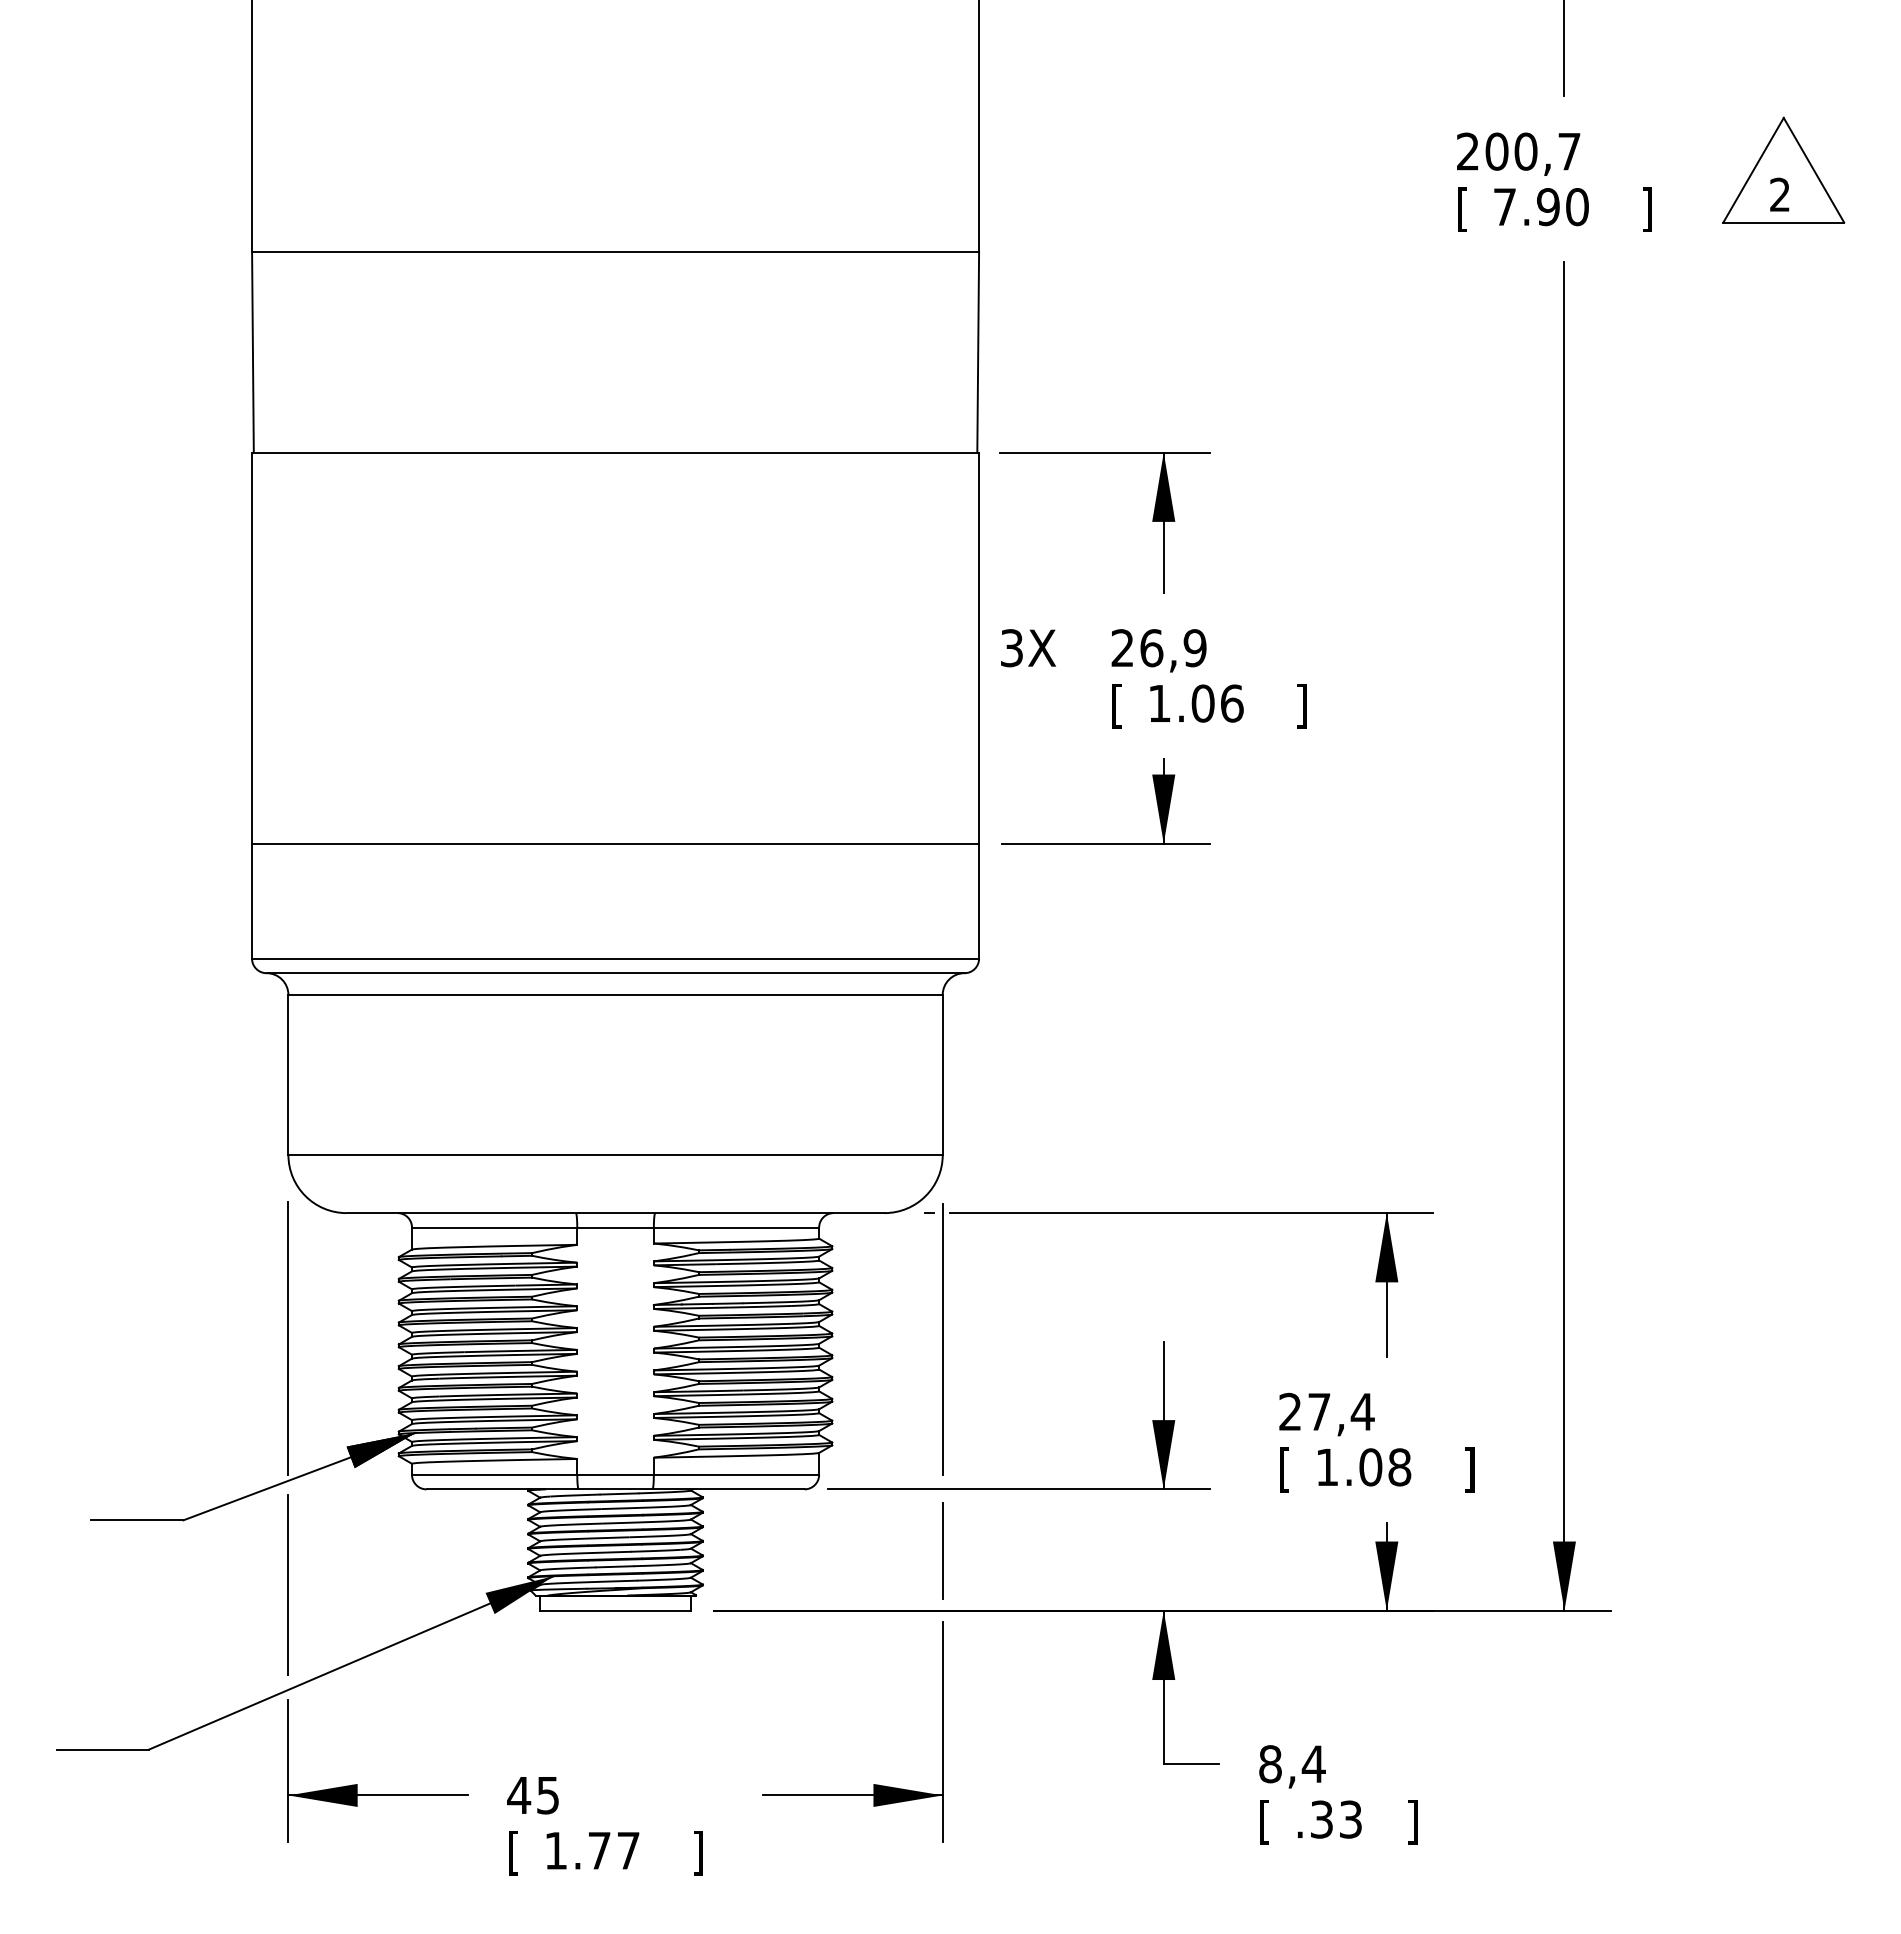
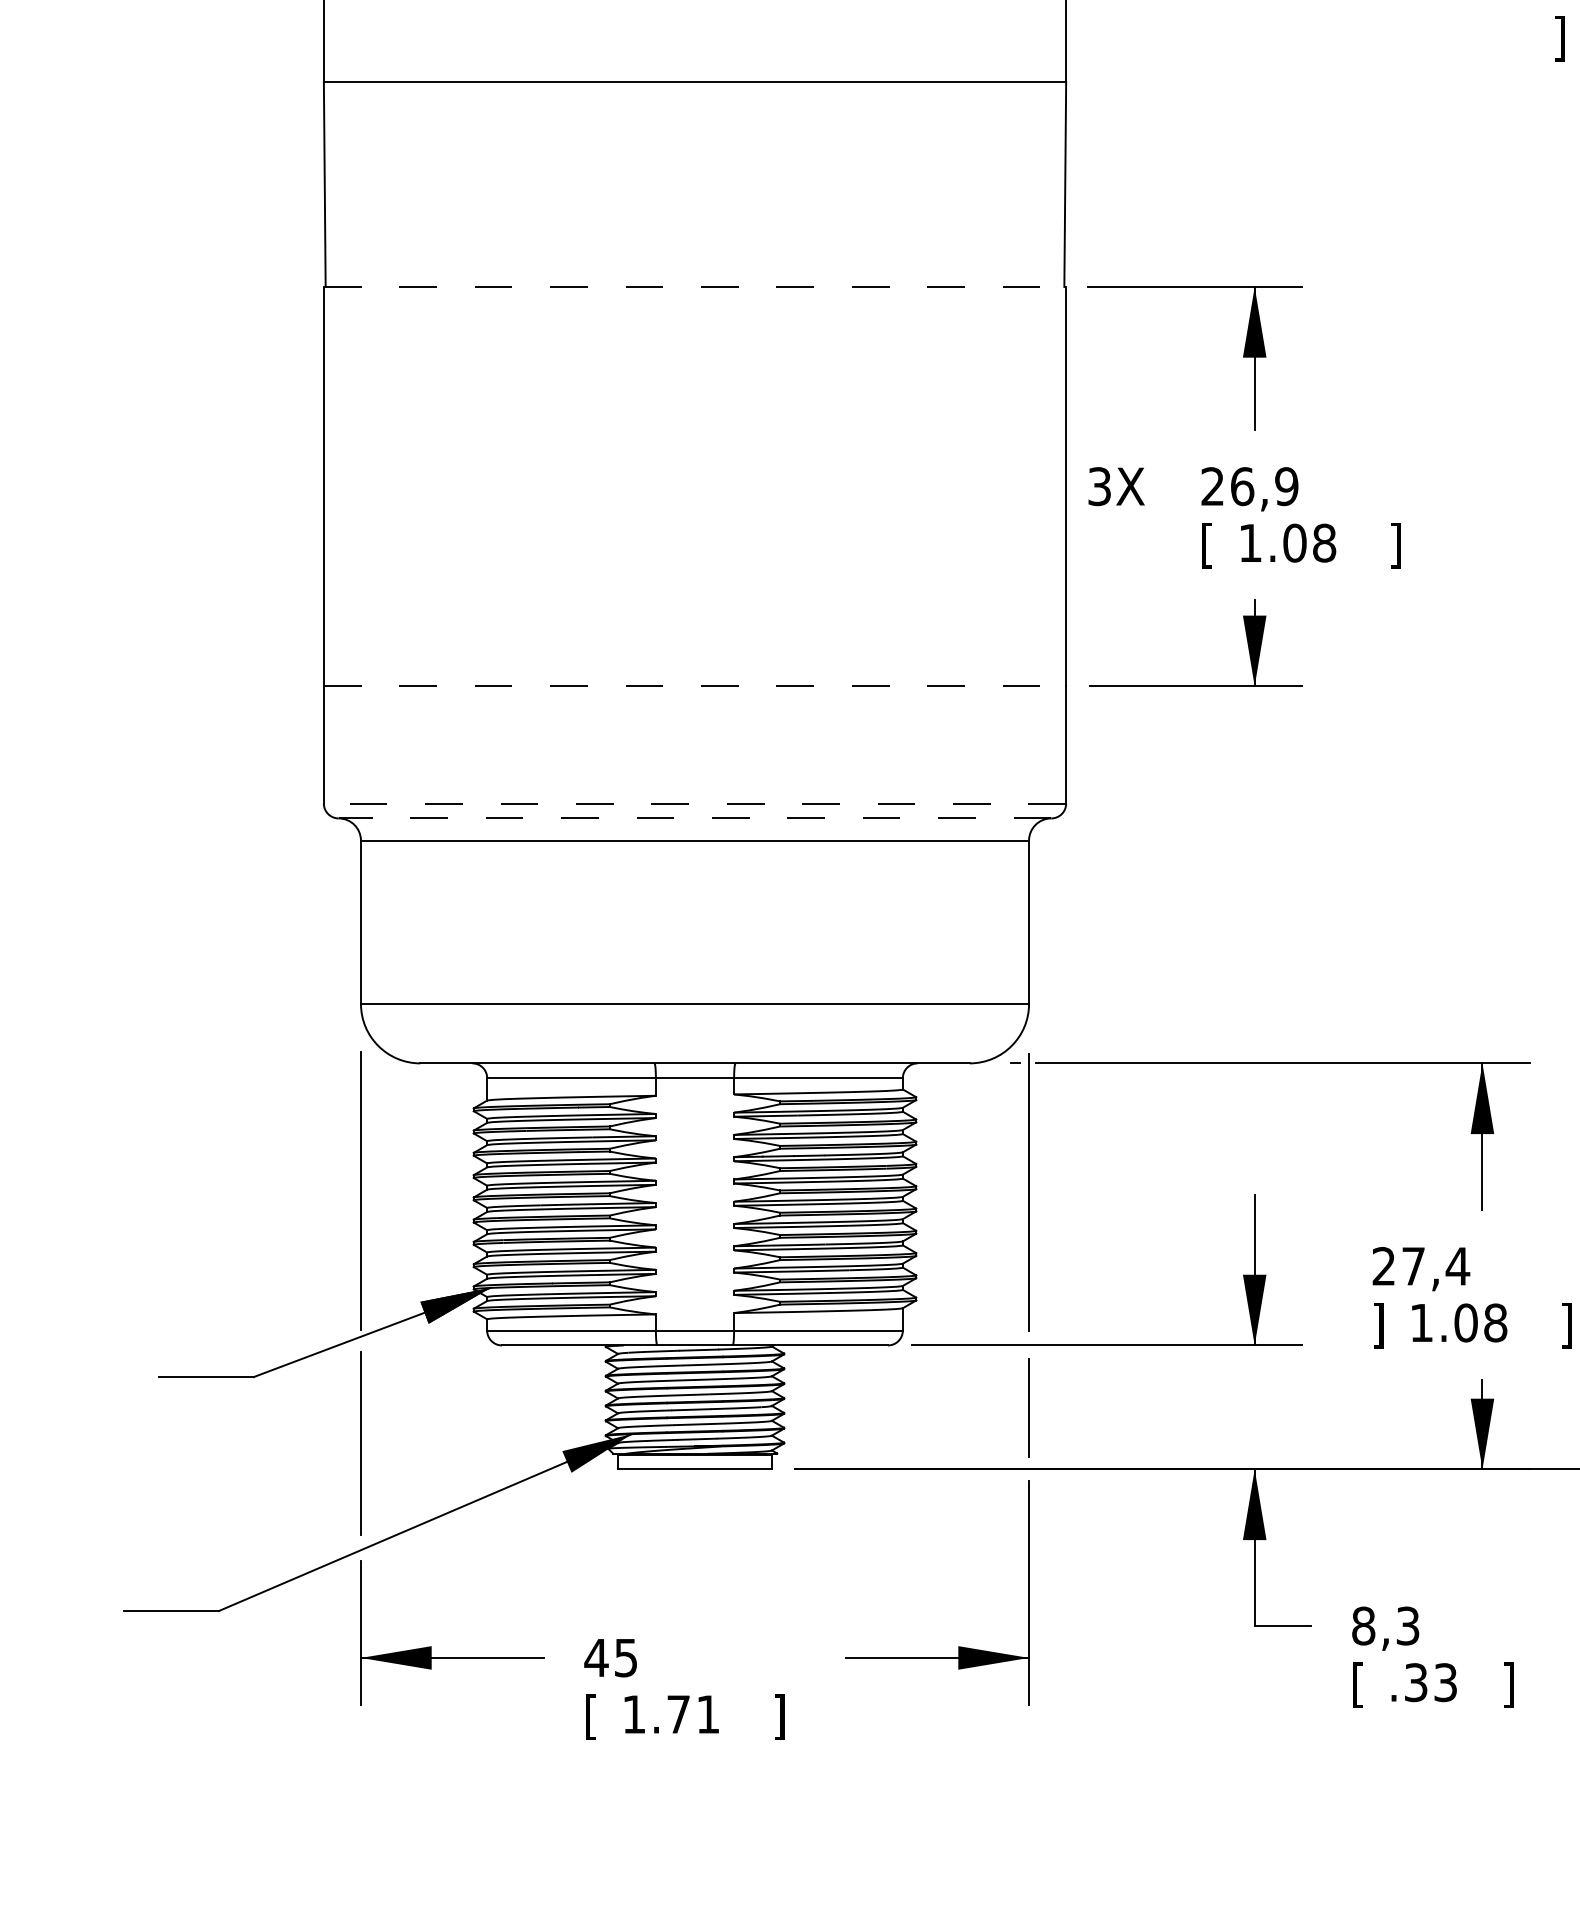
text: (1462, 209) -> (1559, 38), [ -> ]
line: (615, 452) -> (694, 286), solid -> dashed
text: (1231, 703) -> (1323, 543), 1.06 -> 1.08
line: (615, 843) -> (694, 686), solid -> dashed
line: (615, 958) -> (694, 803), solid -> dashed
line: (615, 973) -> (694, 818), solid -> dashed
text: (1284, 1469) -> (1377, 1325), [ -> ]
text: (1313, 1764) -> (1407, 1626), 8,4 -> 8,3
text: (628, 1850) -> (708, 1714), 1.77 -> 1.71

